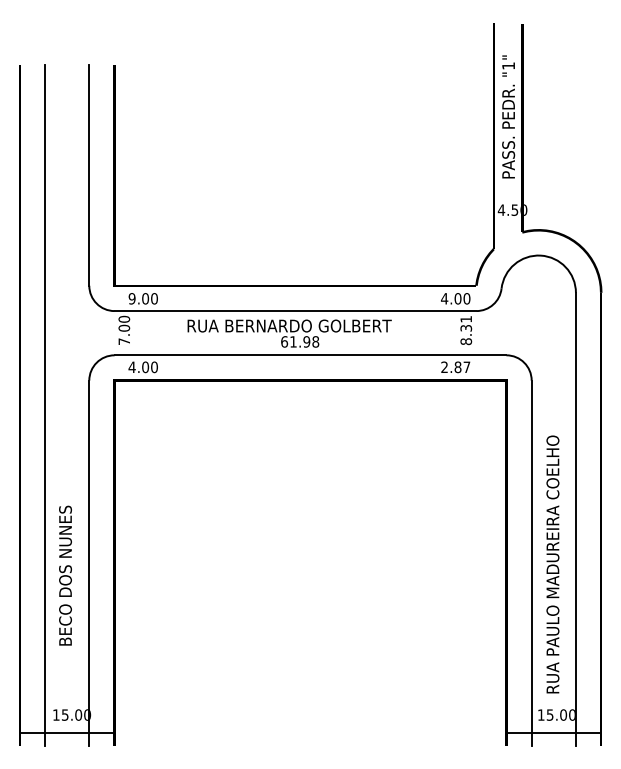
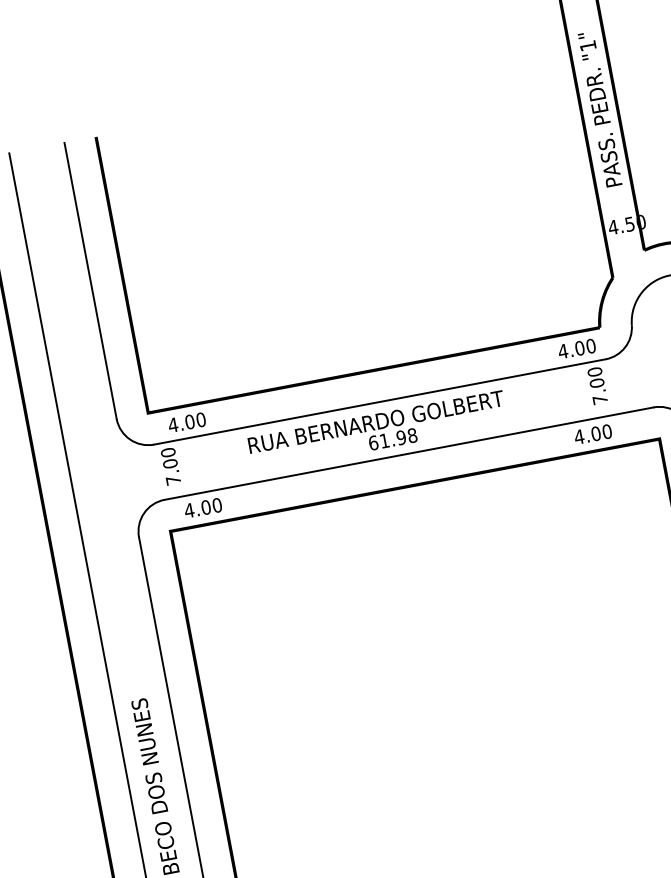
text: (131, 298) -> (172, 424), 9.00 -> 4.00
text: (466, 330) -> (597, 385), 8.31 -> 7.00
text: (455, 367) -> (592, 434), 2.87 -> 4.00

